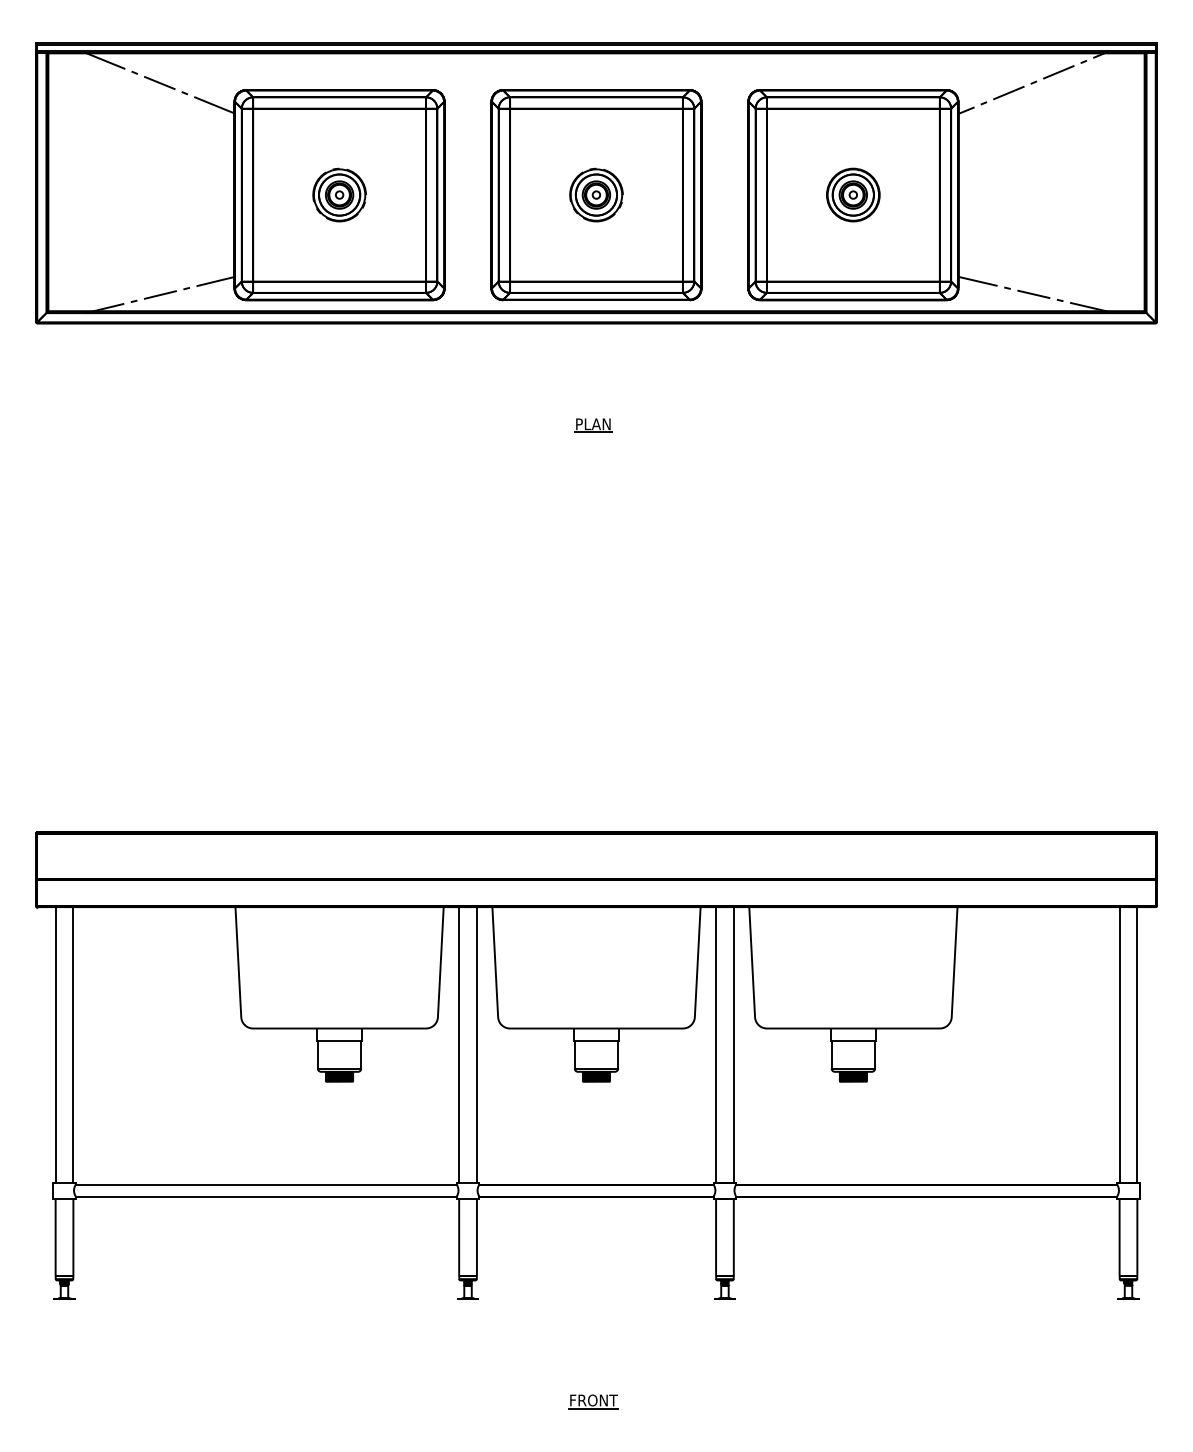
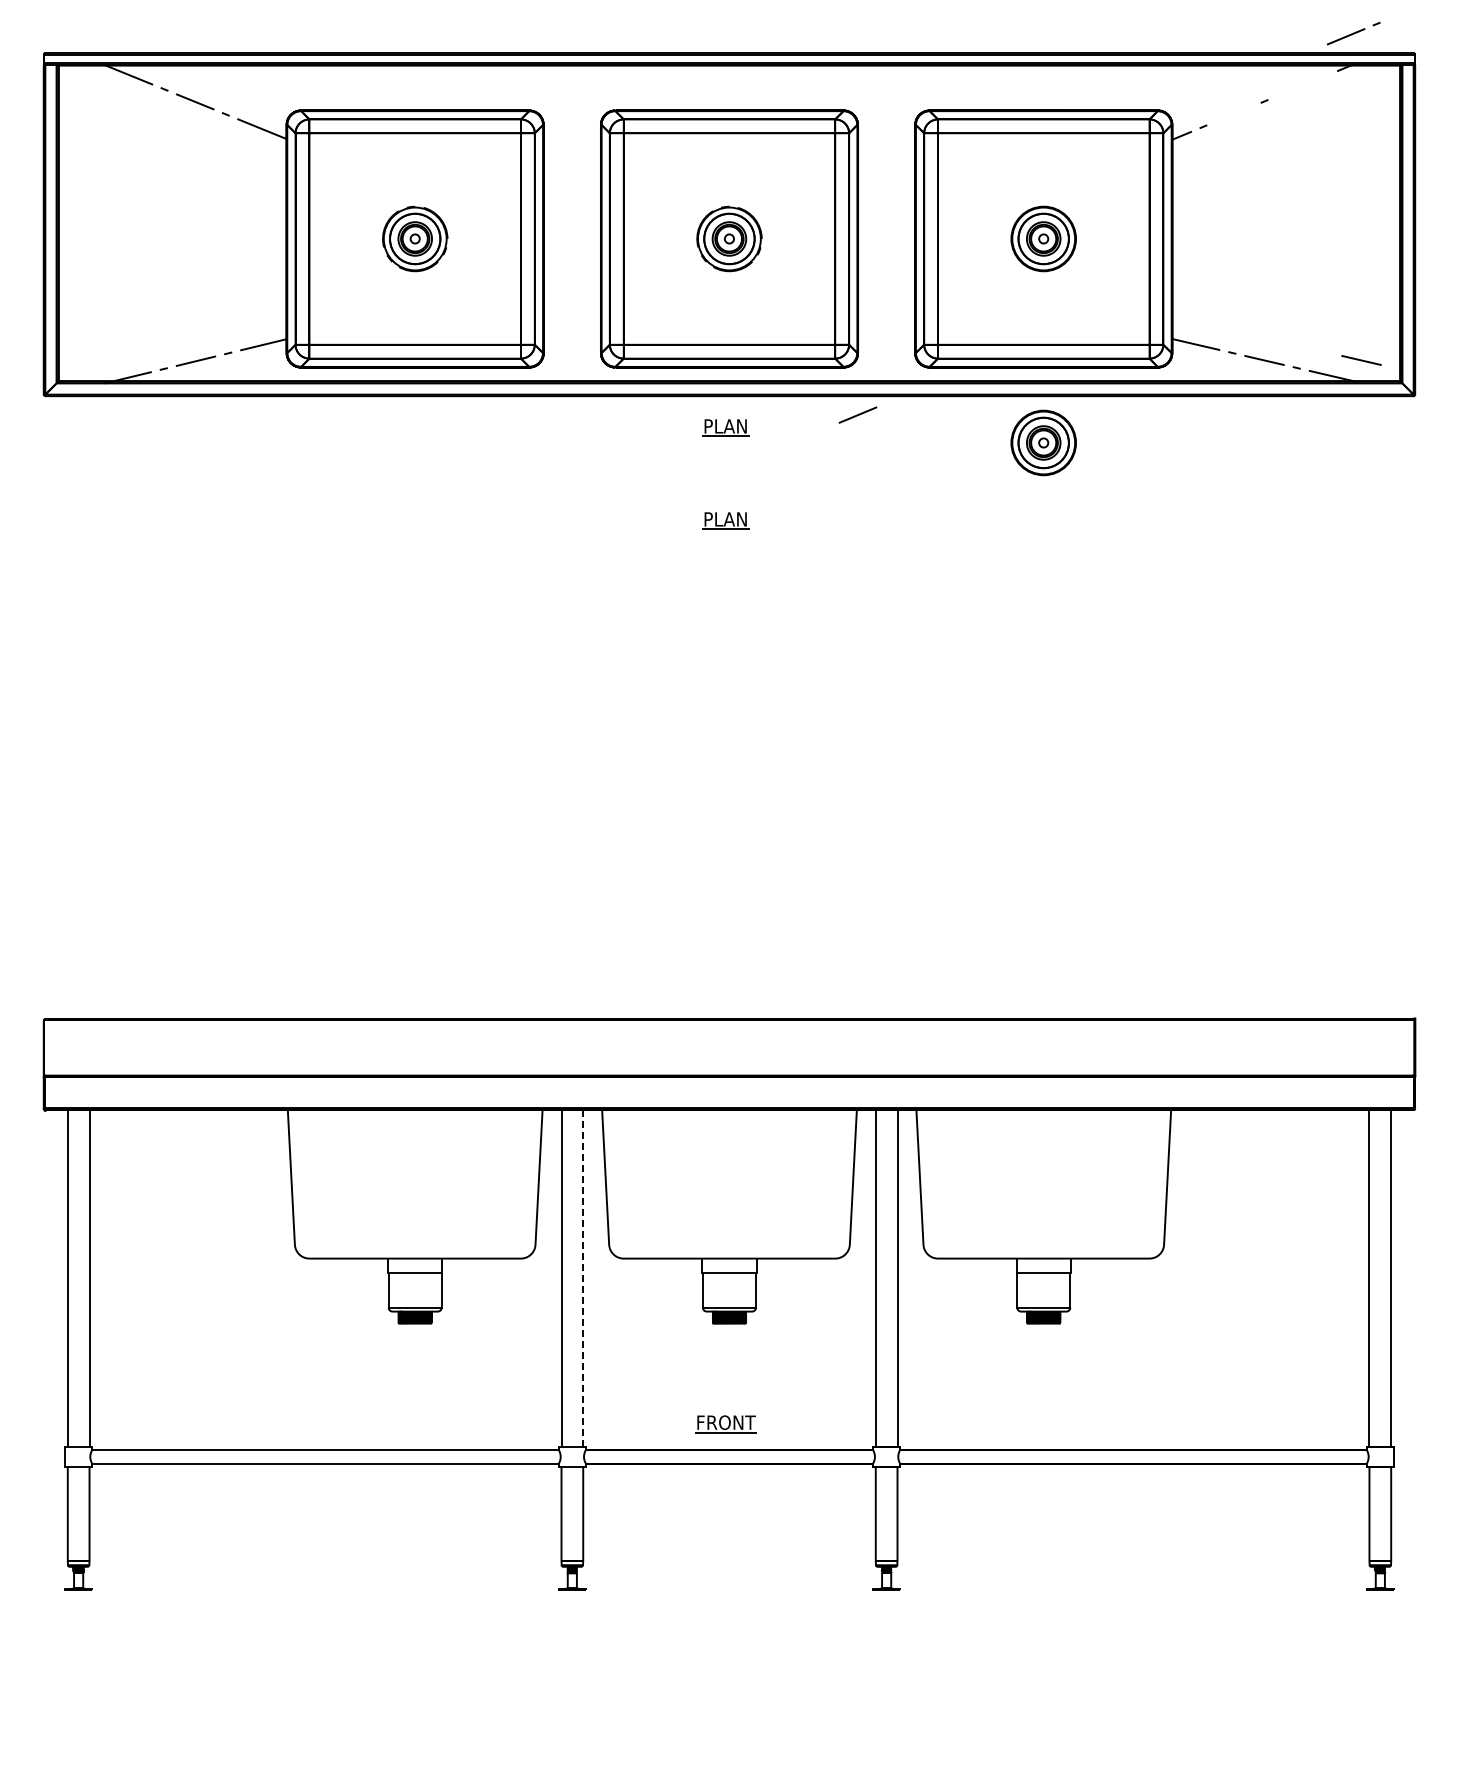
line: (1064, 69) -> (1353, 33), moved
line: (1008, 92) -> (857, 414), moved
line: (1113, 294) -> (1361, 360), added
part: (593, 349) -> (725, 427), added
part: (853, 361) -> (1043, 442), added
line: (477, 1044) -> (583, 1278), solid -> dashed
part: (593, 1401) -> (725, 1424), moved

